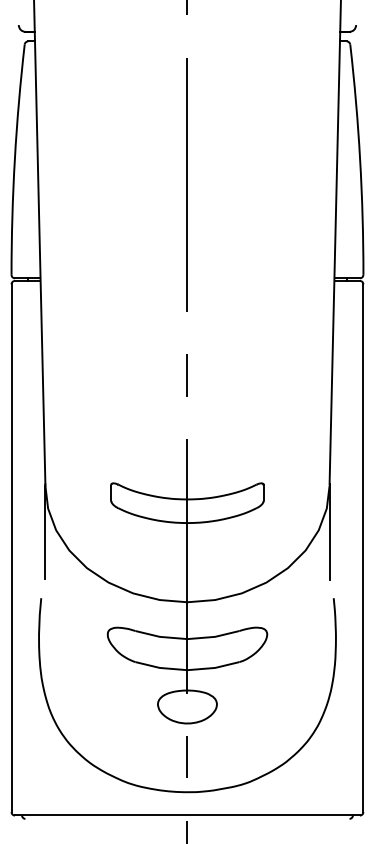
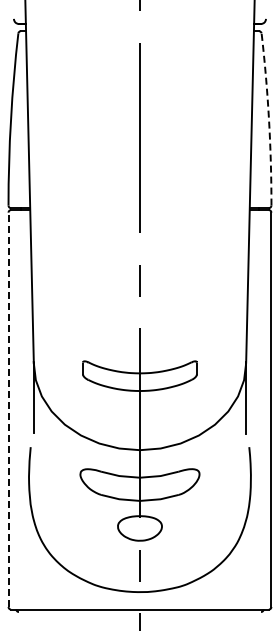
arc: (359, 159) -> (268, 119), solid -> dashed
line: (11, 547) -> (8, 409), solid -> dashed

